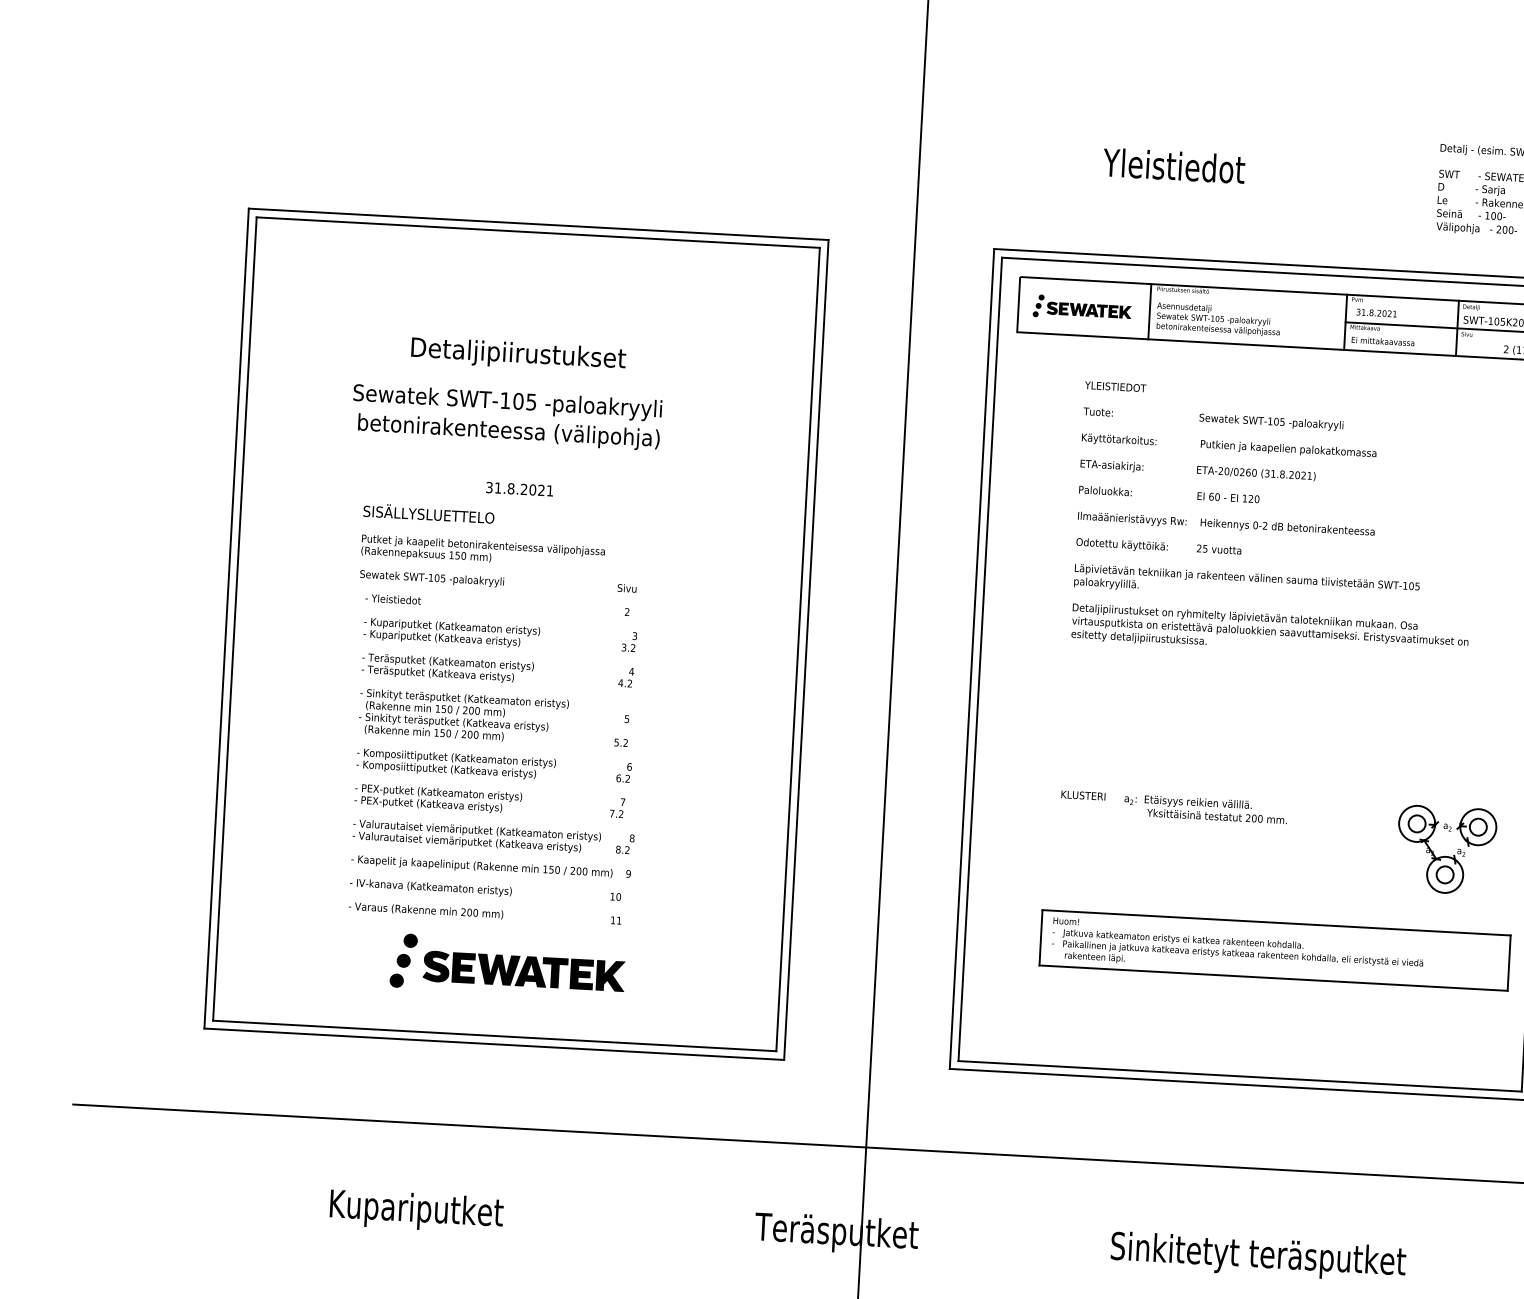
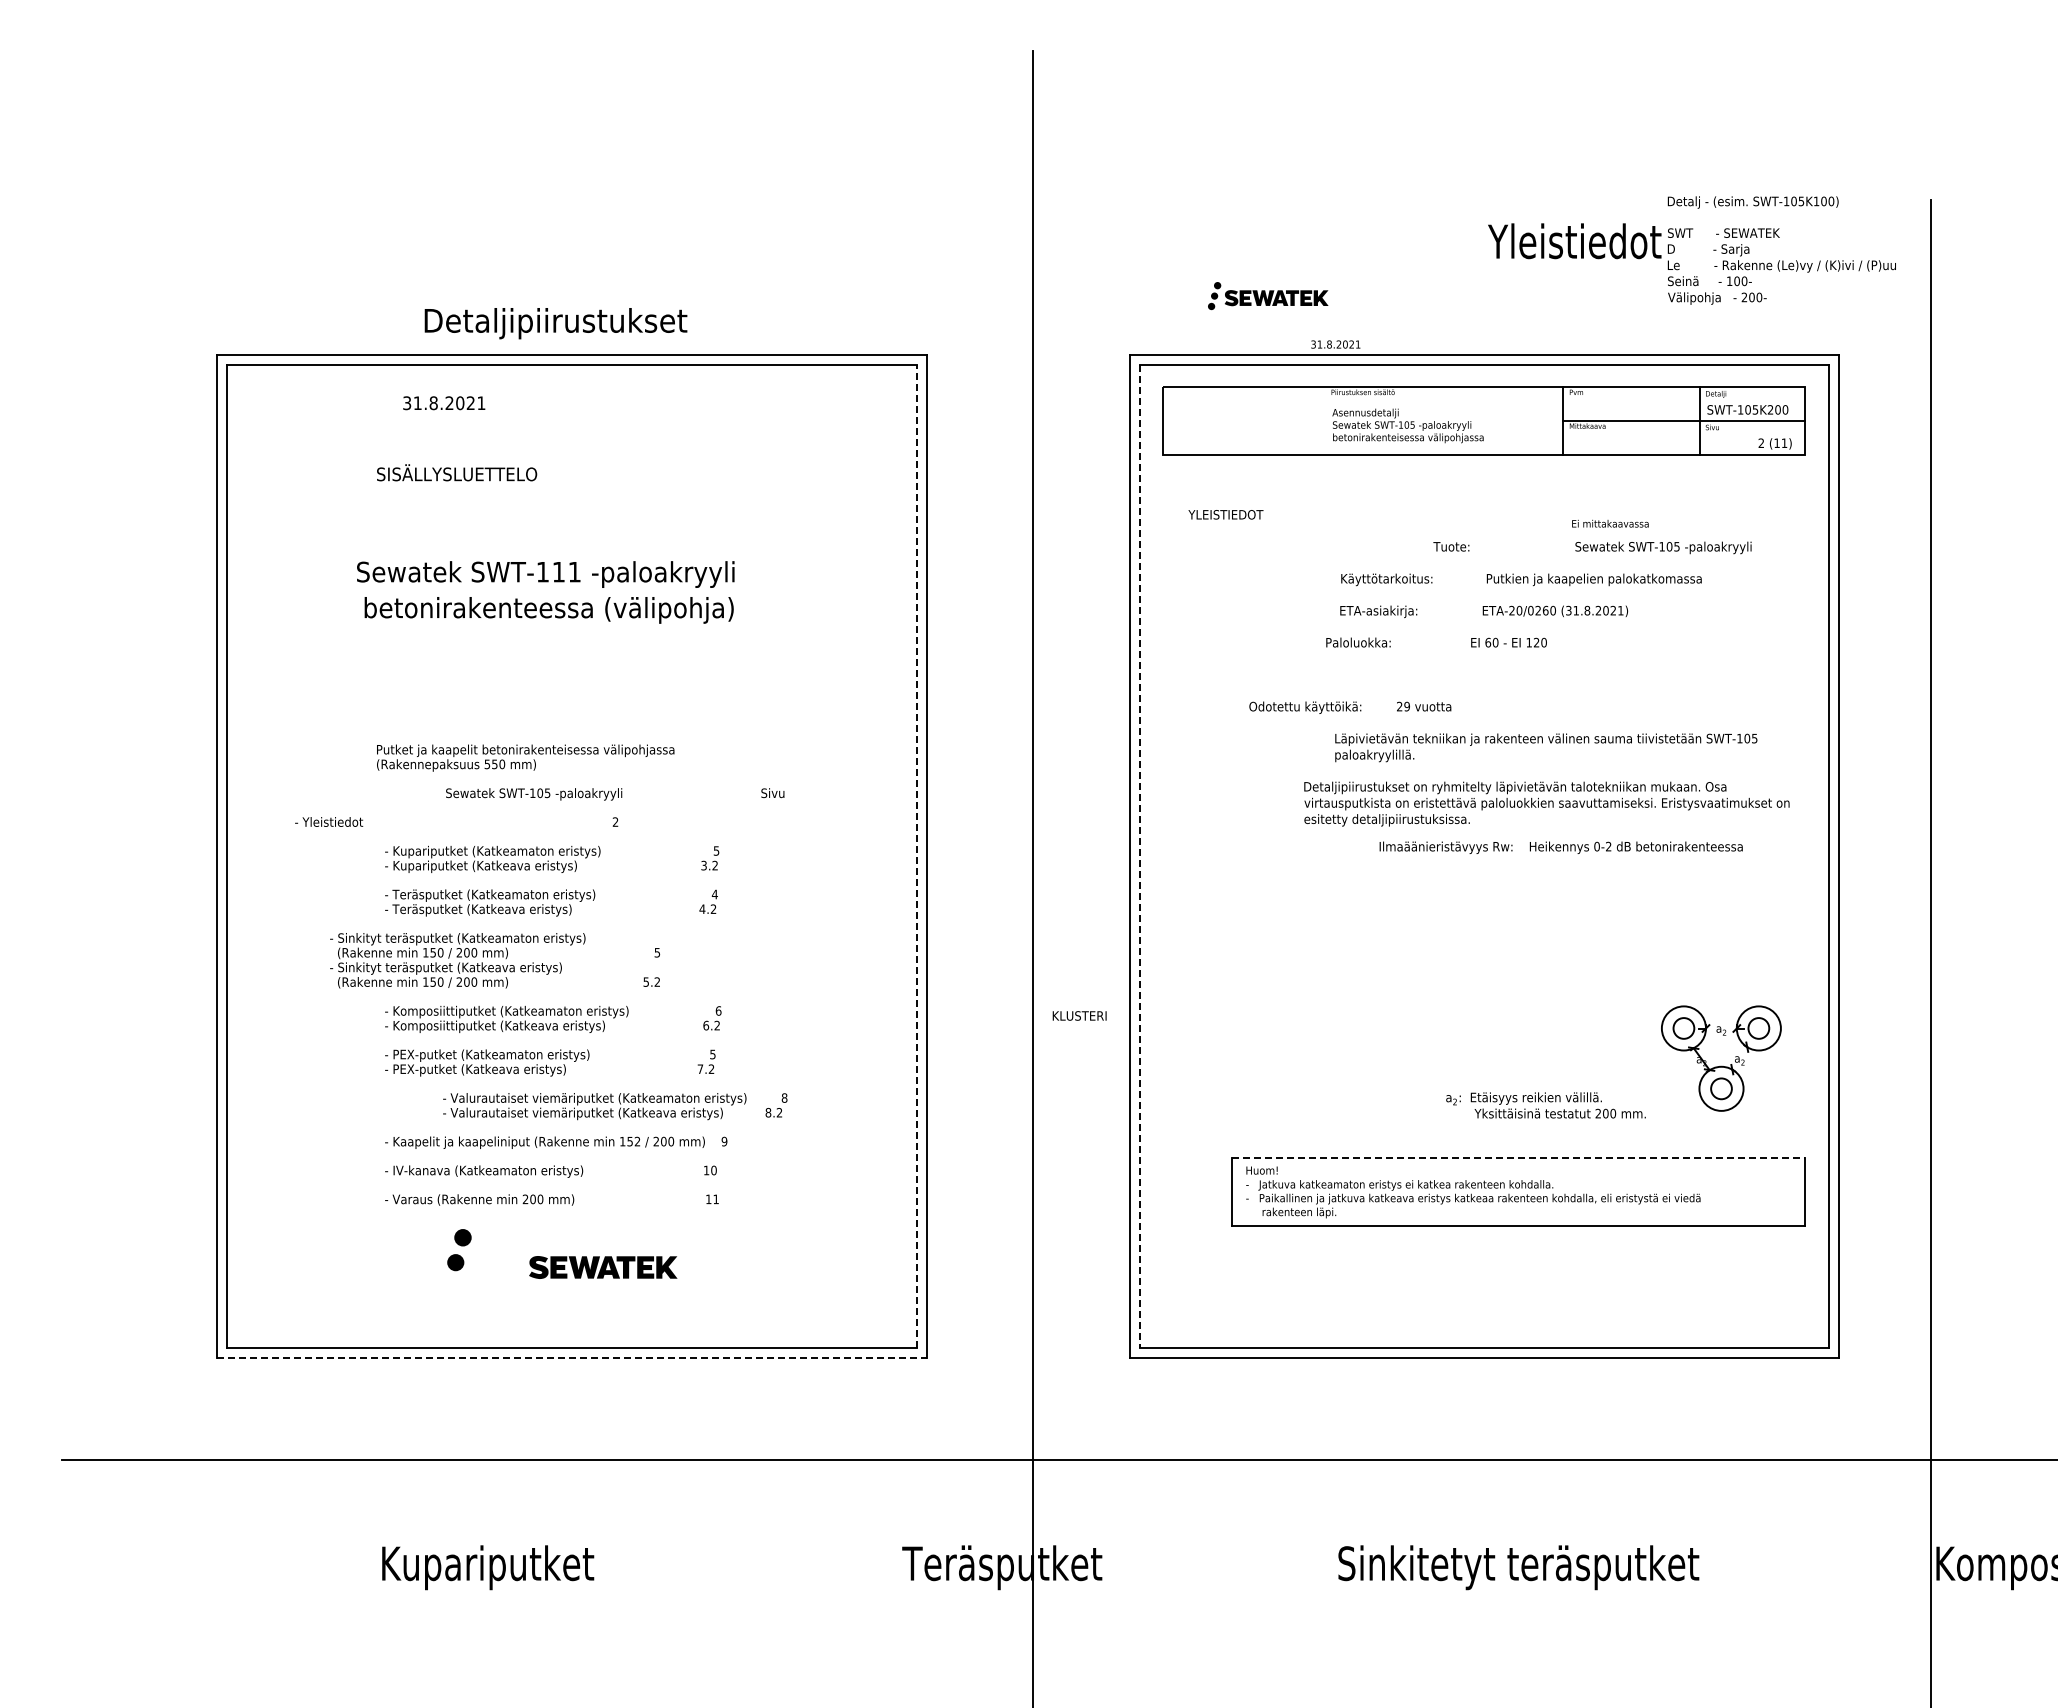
text: (1173, 166) -> (1574, 241), moved
part: (1082, 308) -> (1268, 296), moved
line: (1149, 311) -> (1323, 420), removed
text: (1376, 313) -> (1335, 344), moved
text: (1383, 341) -> (1610, 523), moved
text: (518, 355) -> (555, 323), moved
text: (1115, 386) -> (1225, 514), moved
text: (524, 401) -> (566, 571), SWT-105 -> SWT-111
text: (1213, 418) -> (1592, 547), moved
text: (1229, 445) -> (1521, 579), moved
text: (1198, 470) -> (1484, 611), moved
text: (519, 489) -> (444, 403), moved
text: (1169, 494) -> (1436, 642), moved
text: (429, 513) -> (457, 472), moved
text: (1225, 524) -> (1560, 847), moved
text: (1204, 548) -> (1406, 706), 25 -> 29
text: (451, 555) -> (487, 764), 150 -> 550
text: (498, 582) -> (615, 794), moved
text: (1247, 584) -> (1546, 747), moved
text: (497, 604) -> (456, 821), moved
text: (1269, 631) -> (1546, 803), moved
text: (634, 635) -> (716, 850), 3 -> 5
line: (797, 649) -> (916, 856), solid -> dashed
line: (980, 659) -> (1139, 856), solid -> dashed
text: (494, 718) -> (495, 960), moved
text: (1083, 795) -> (1079, 1015), moved
text: (622, 802) -> (712, 1054), 7 -> 5
text: (1205, 809) -> (1545, 1105), moved
text: (493, 837) -> (615, 1106), moved
text: (557, 869) -> (637, 1141), 150 -> 152
line: (1276, 922) -> (1518, 1158), solid -> dashed
part: (523, 971) -> (602, 1267), size x0.6
fill: (396, 980) -> (448, 1287), removed
line: (494, 1044) -> (571, 1358), solid -> dashed

